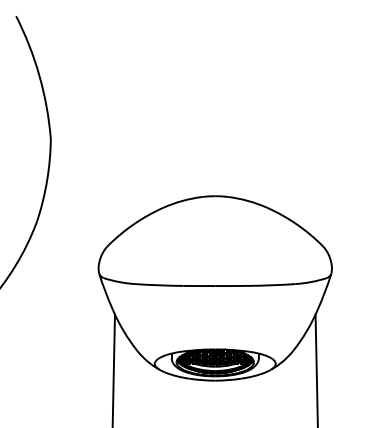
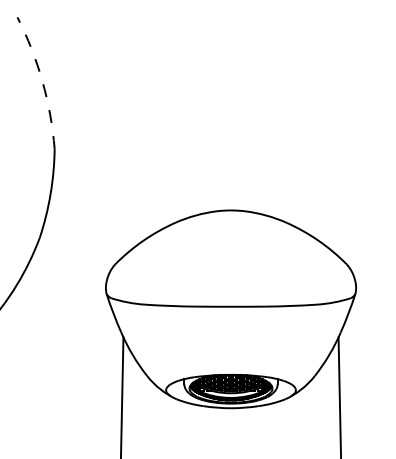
arc: (39, 75) -> (42, 80), solid -> dashed

